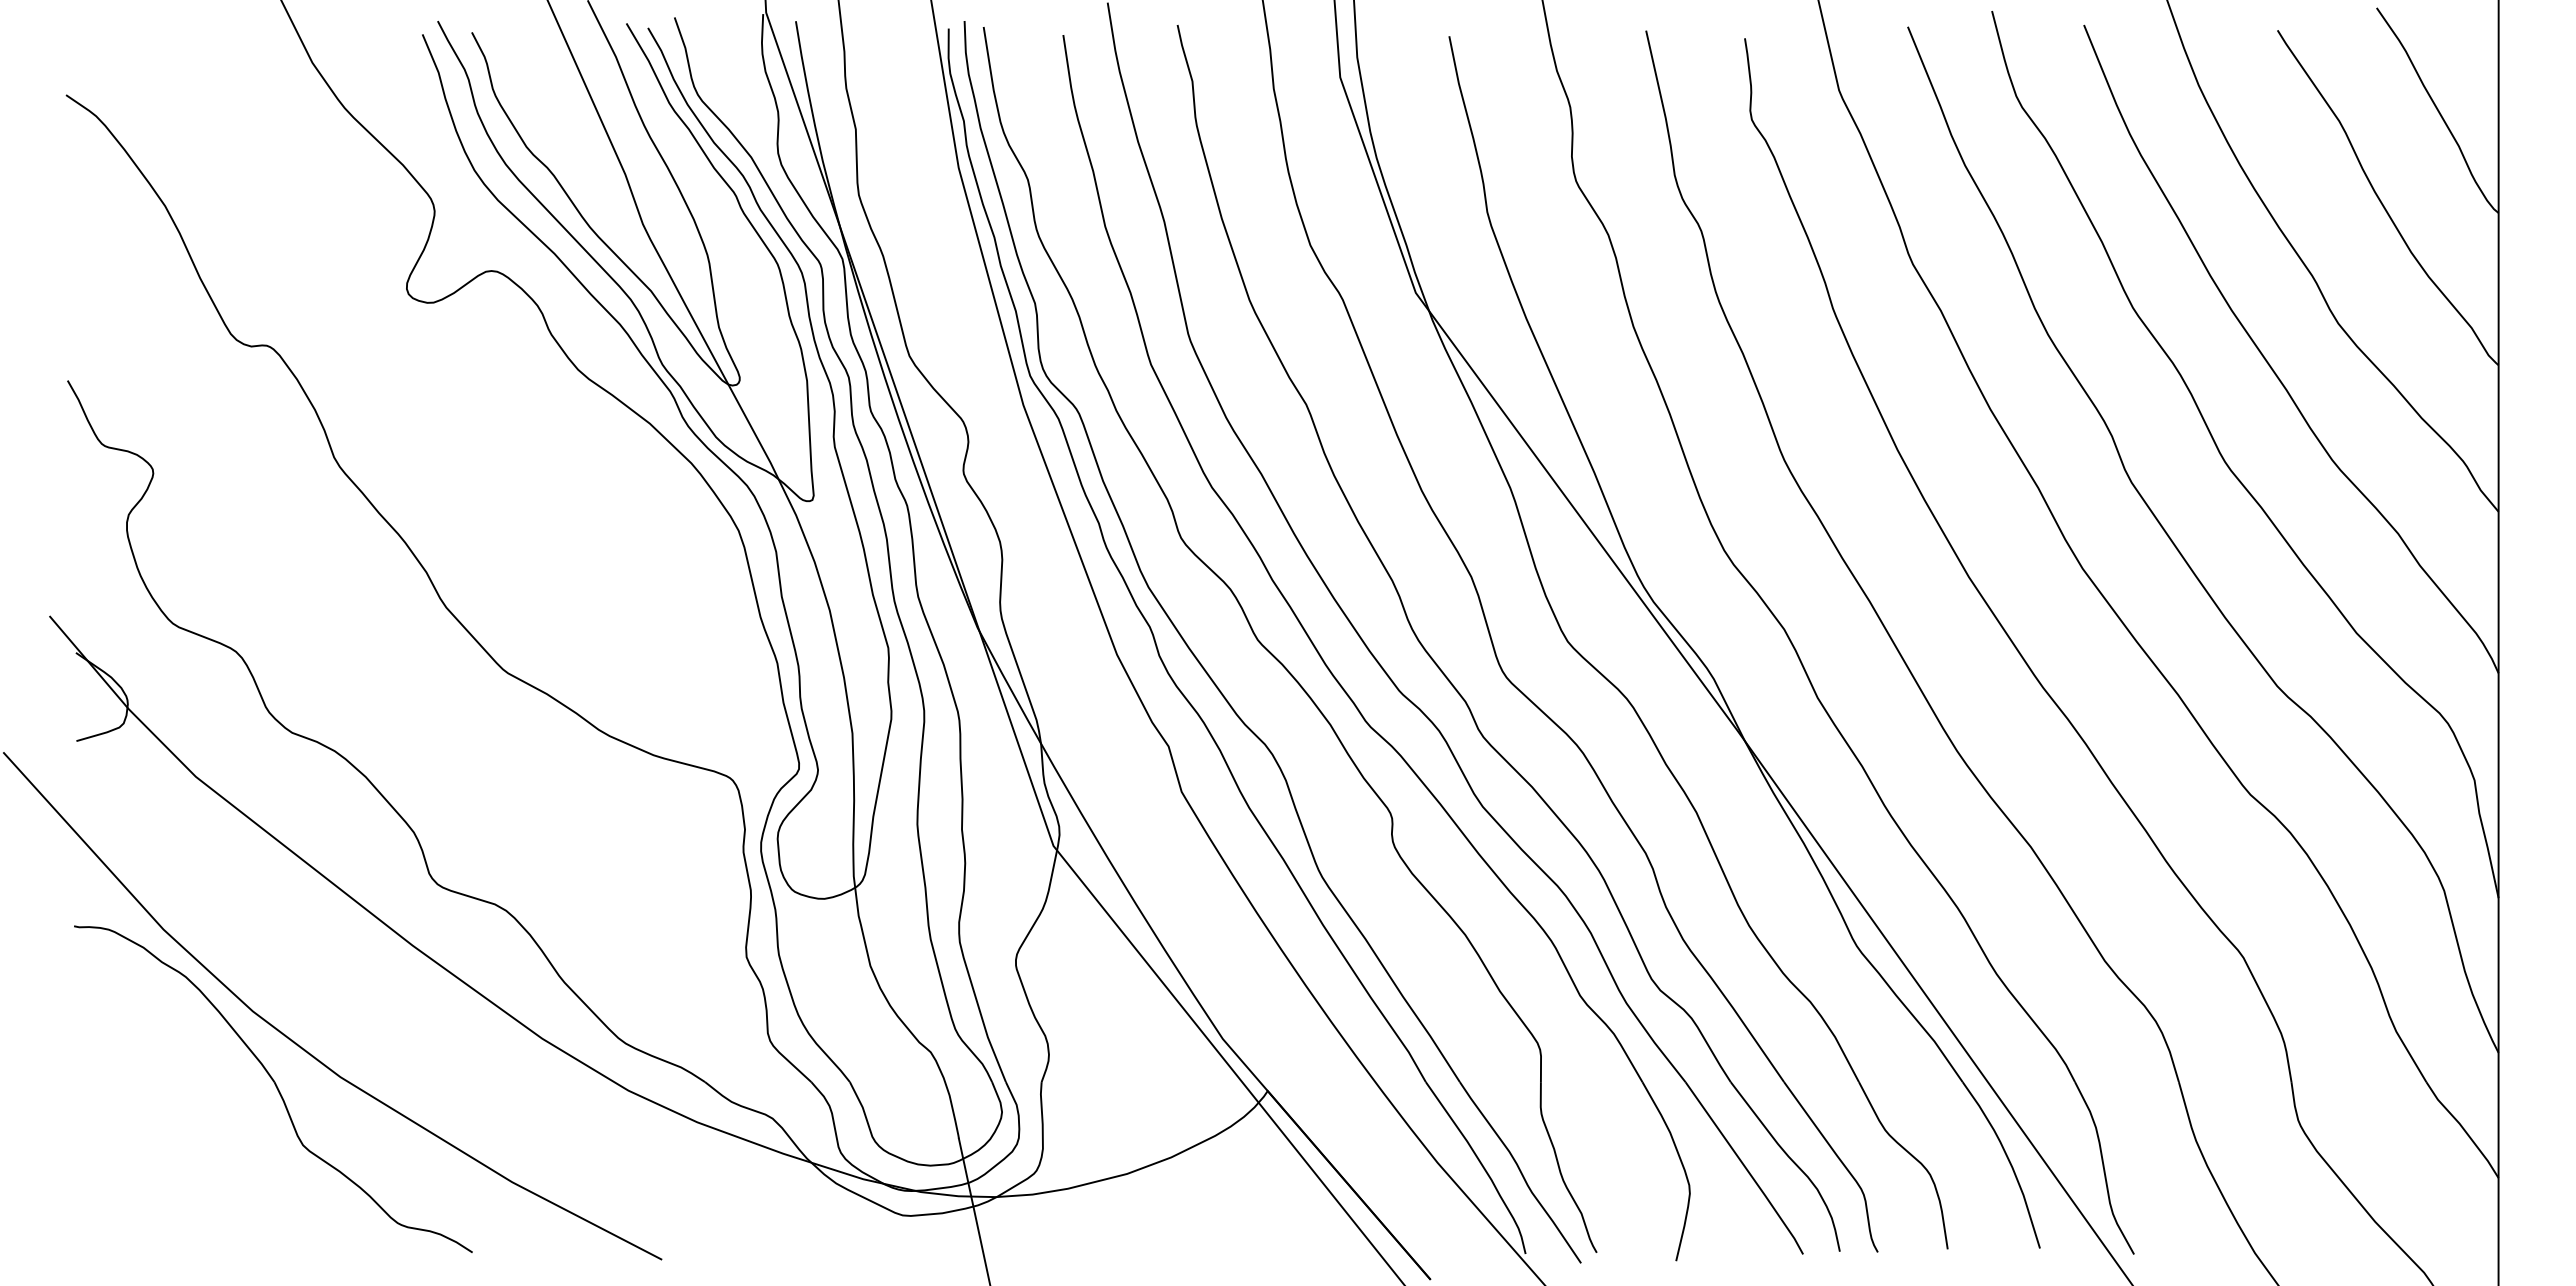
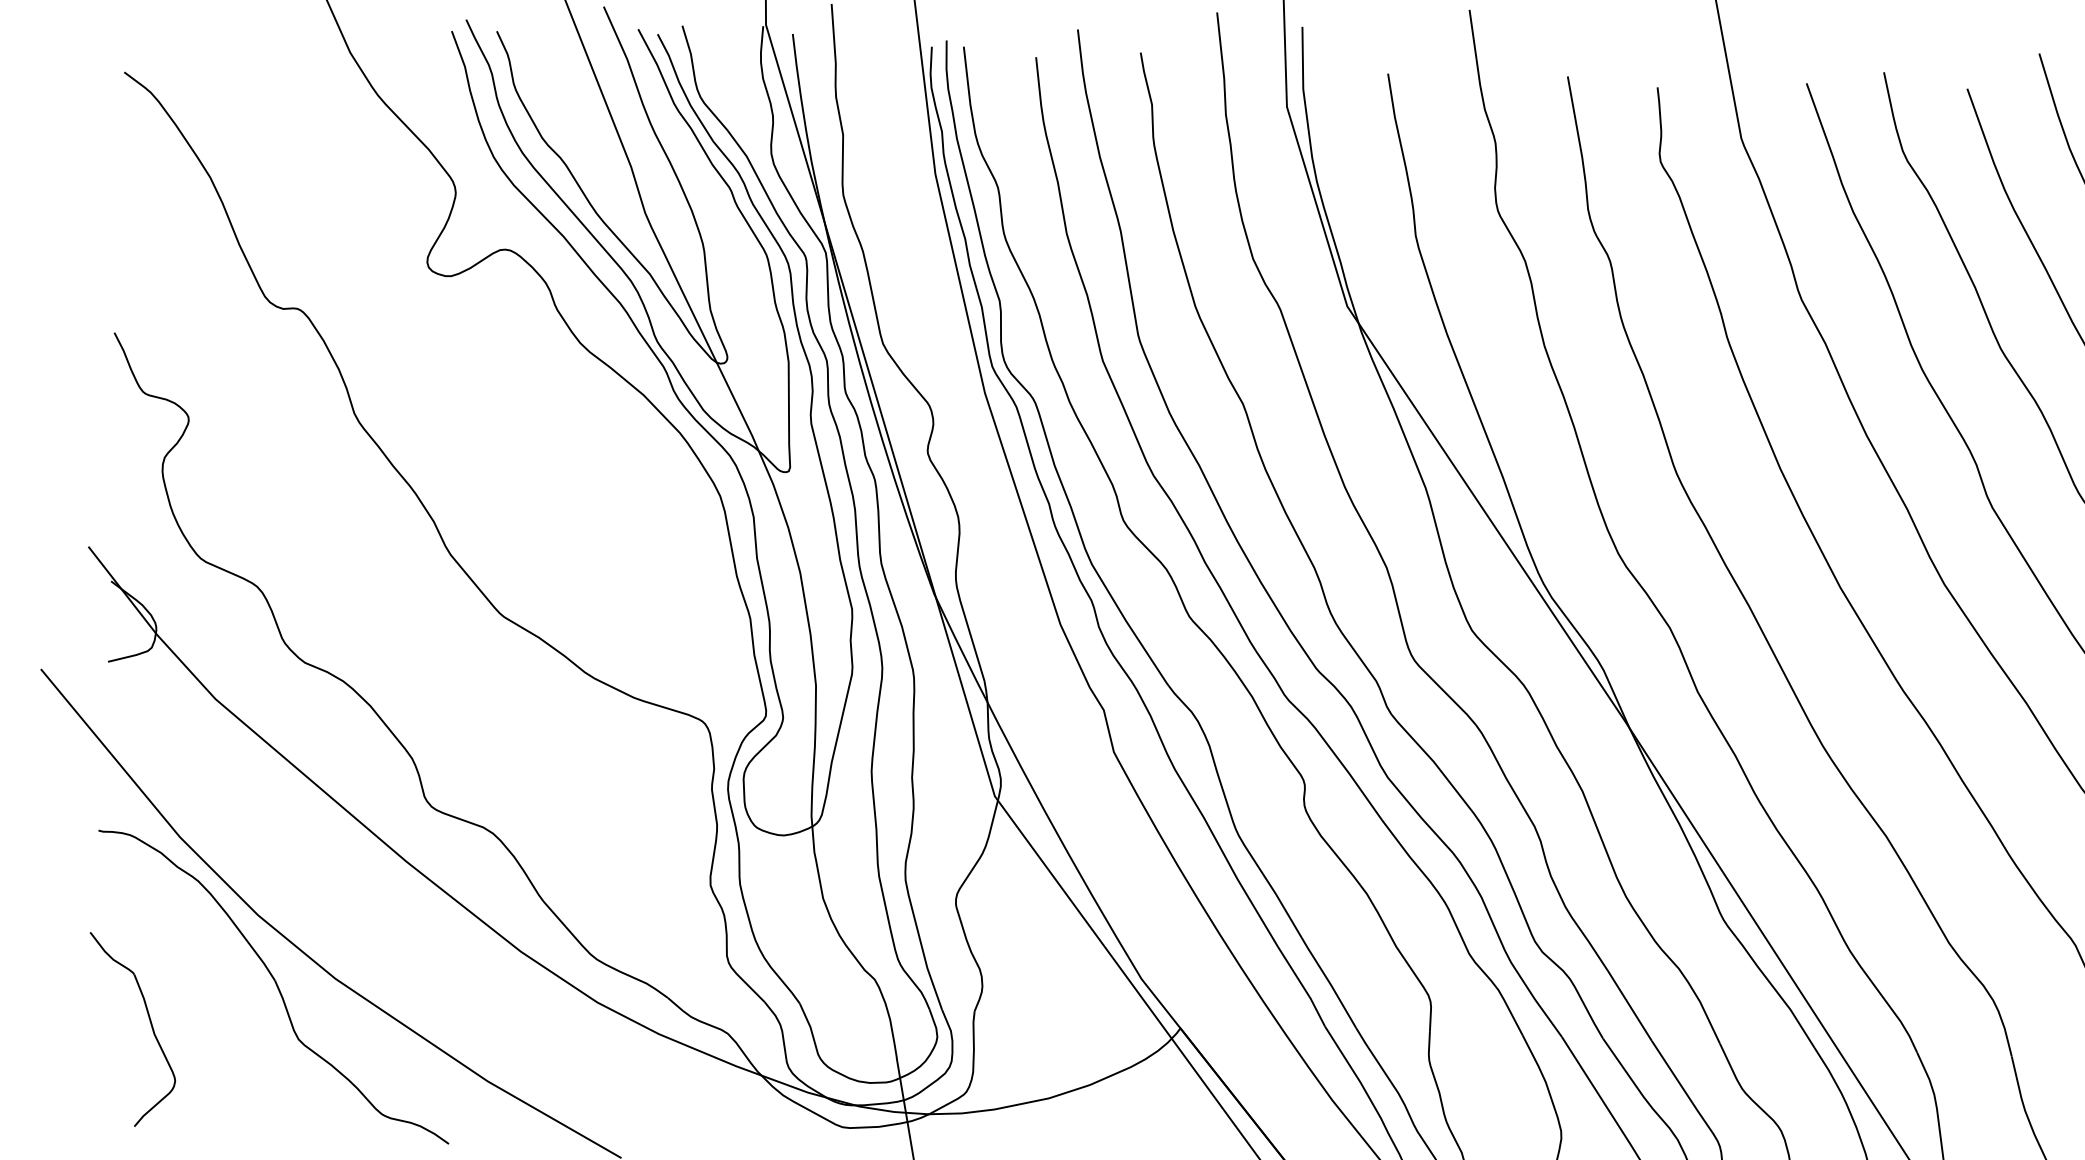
part: (140, 1136) -> (150, 1024), added

